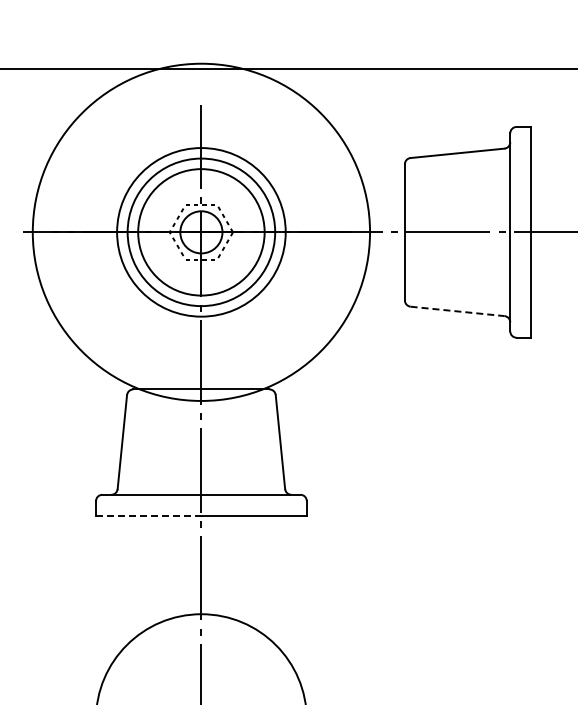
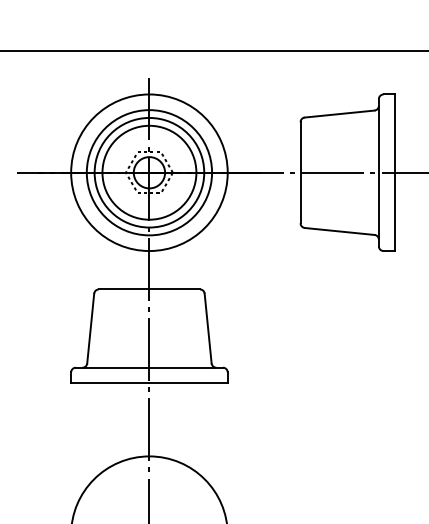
circle: (201, 231) -> (149, 172), size x0.62
line: (458, 311) -> (340, 231), dashed -> solid
line: (148, 515) -> (110, 383), dashed -> solid

